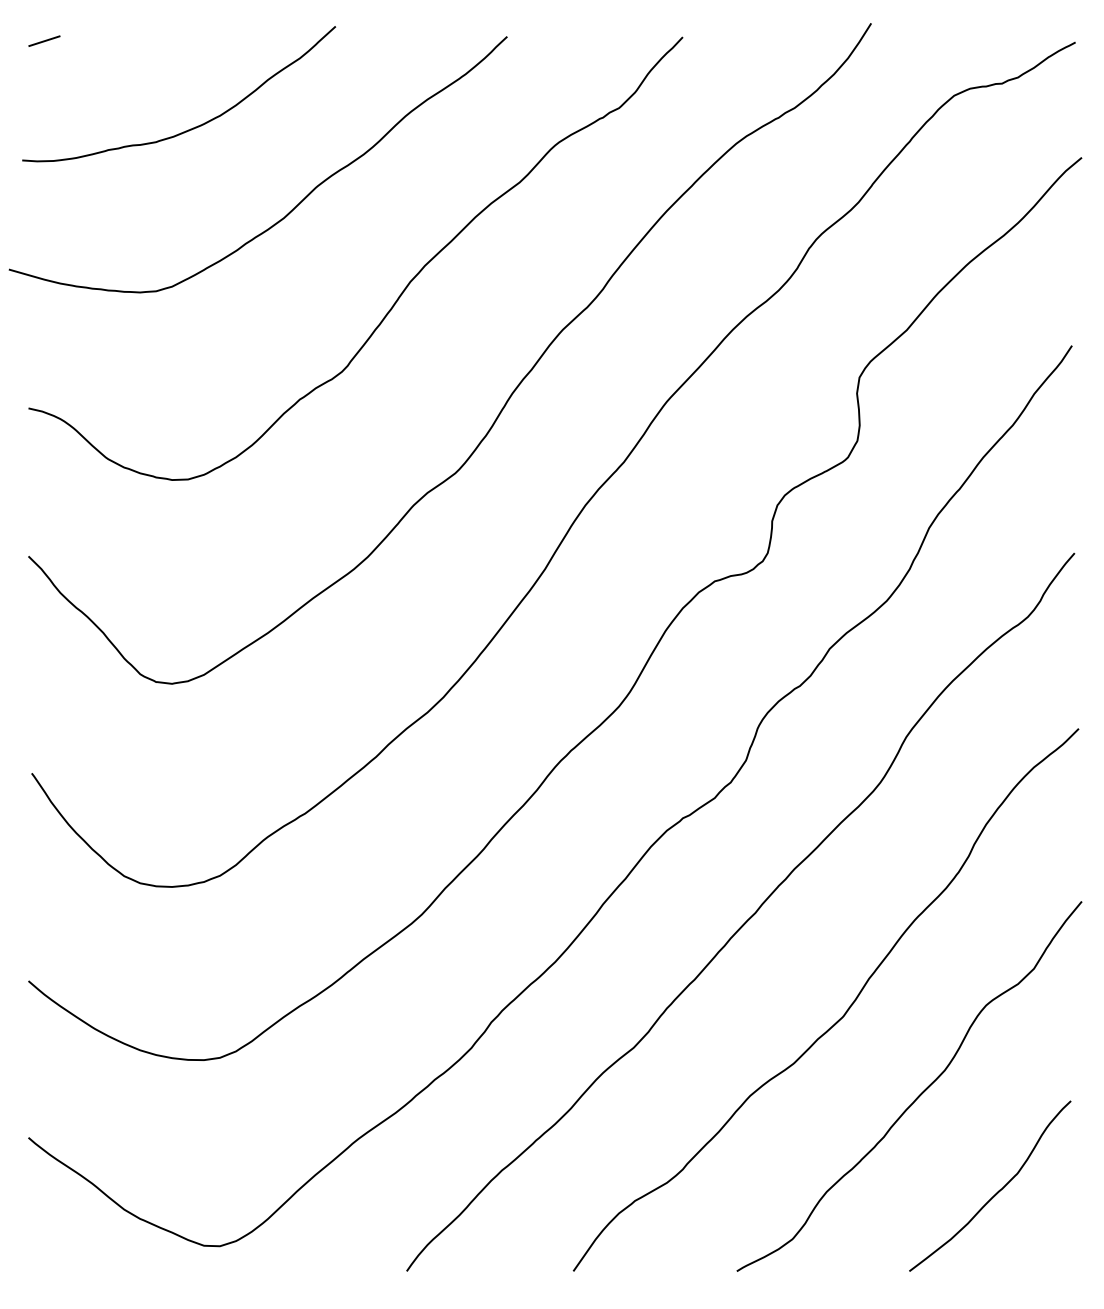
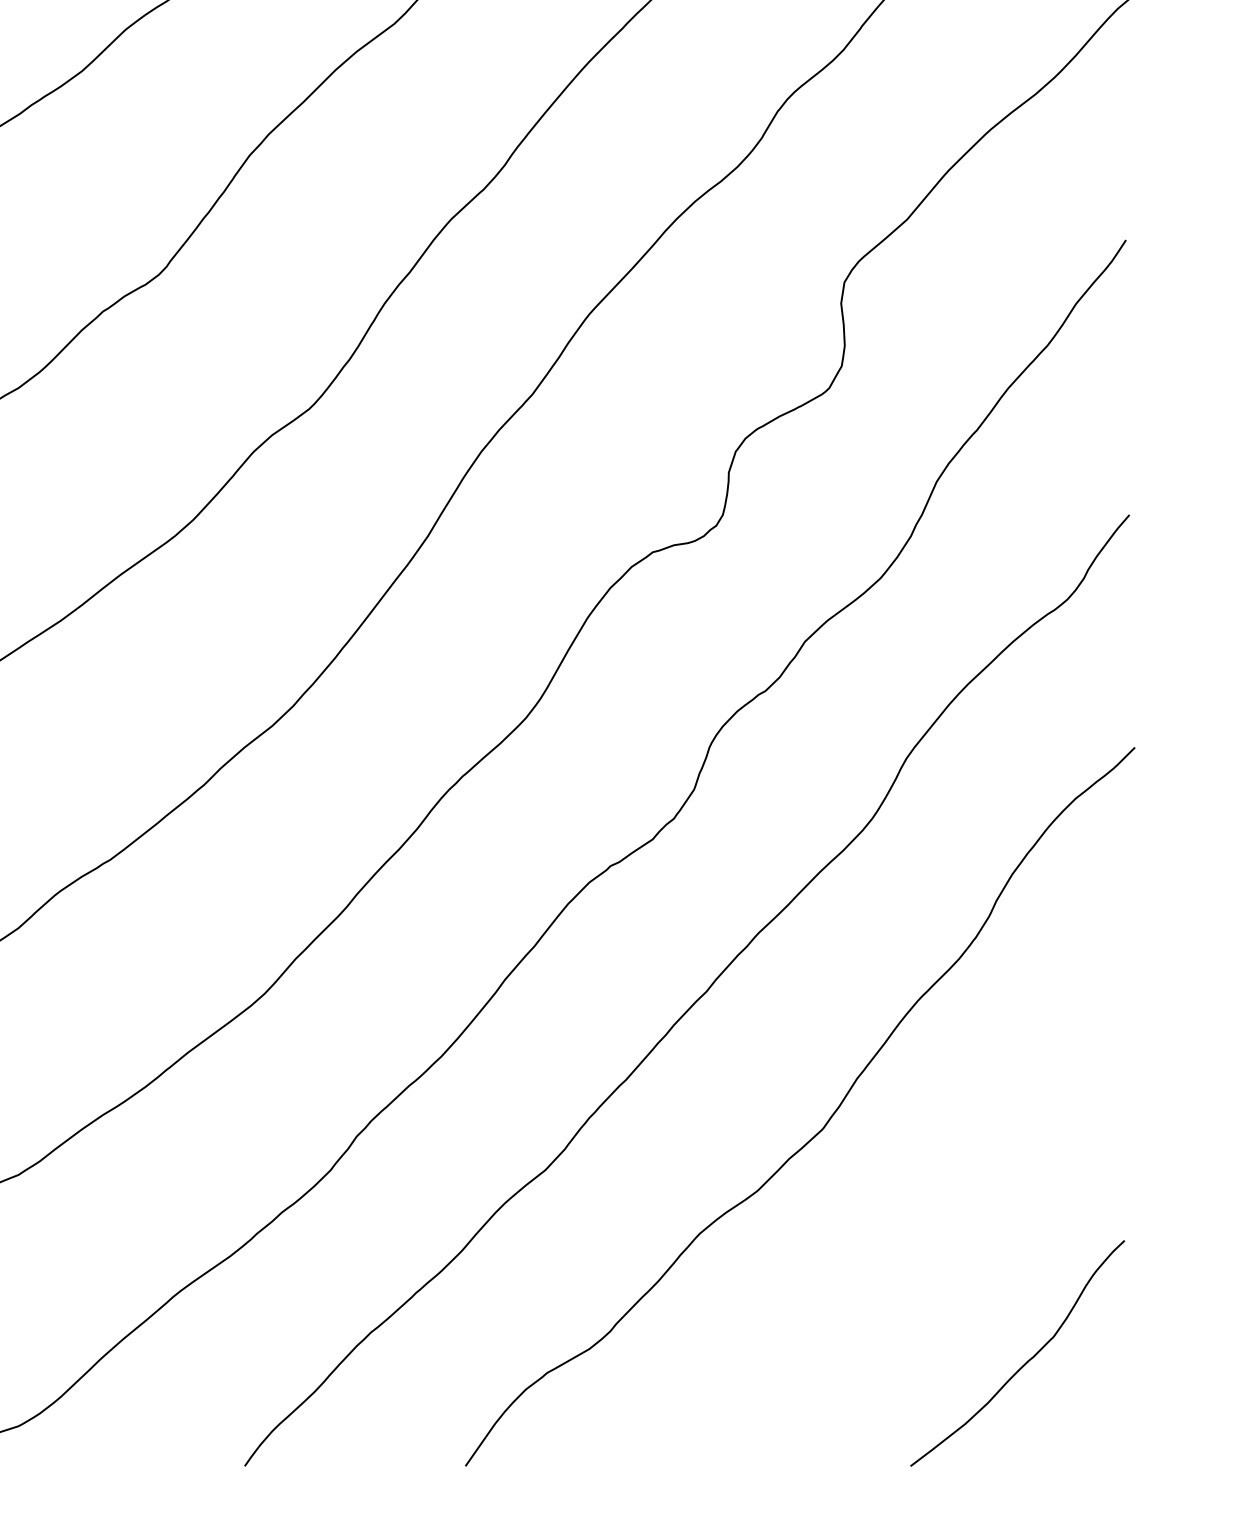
curve: (918, 1095) -> (922, 1233), removed

